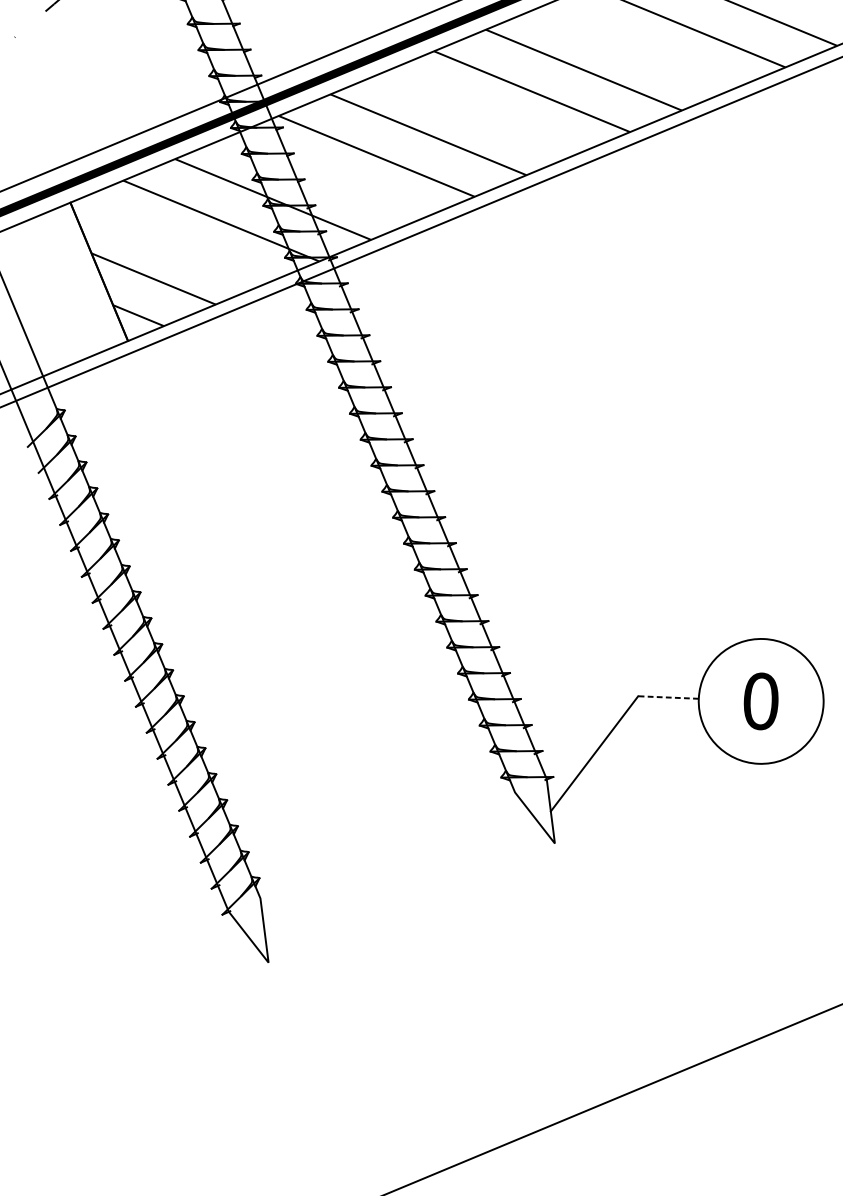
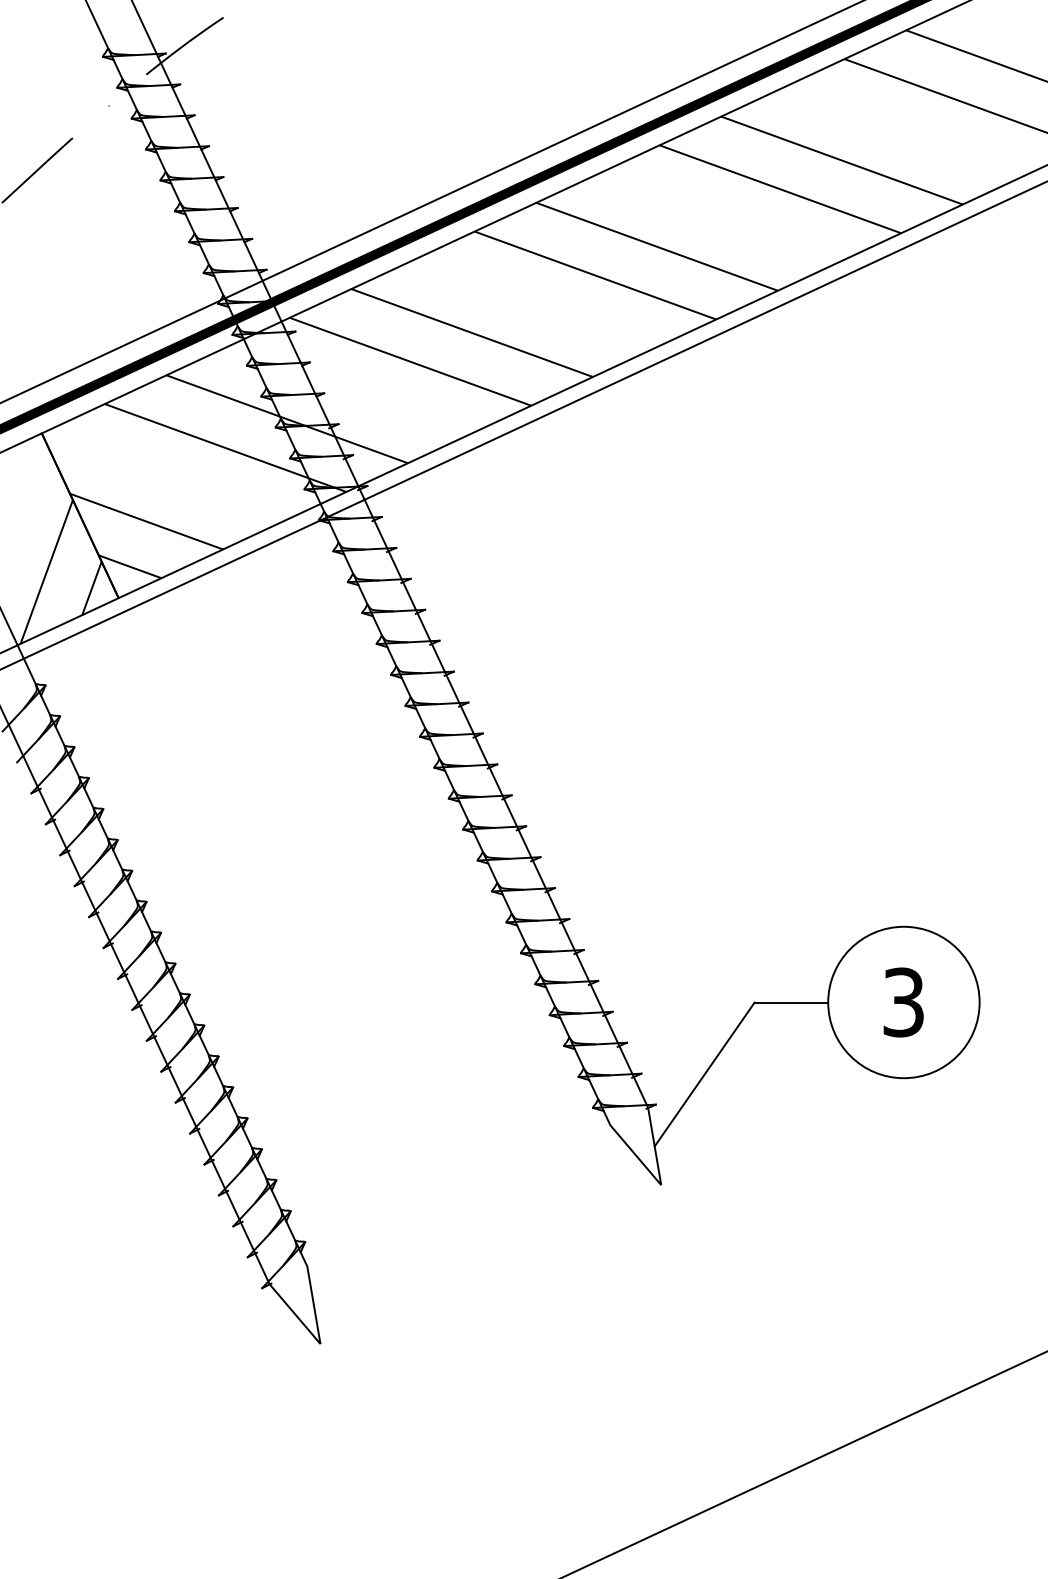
hatch: (81, 317) -> (60, 571), added
line: (668, 697) -> (791, 1002), dashed -> solid
text: (760, 701) -> (903, 1002), 0 -> 3

